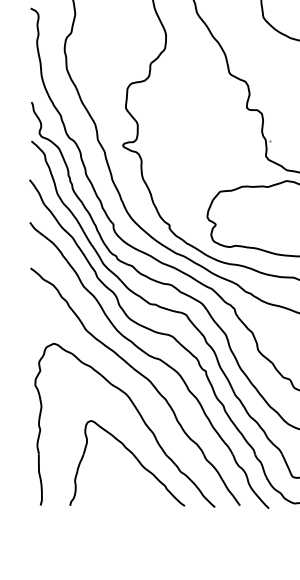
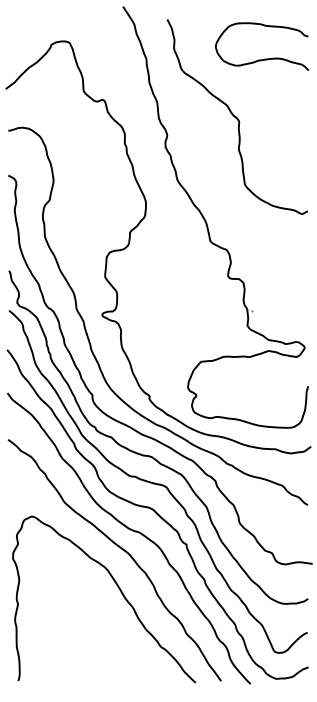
part: (133, 455) -> (112, 630), removed

